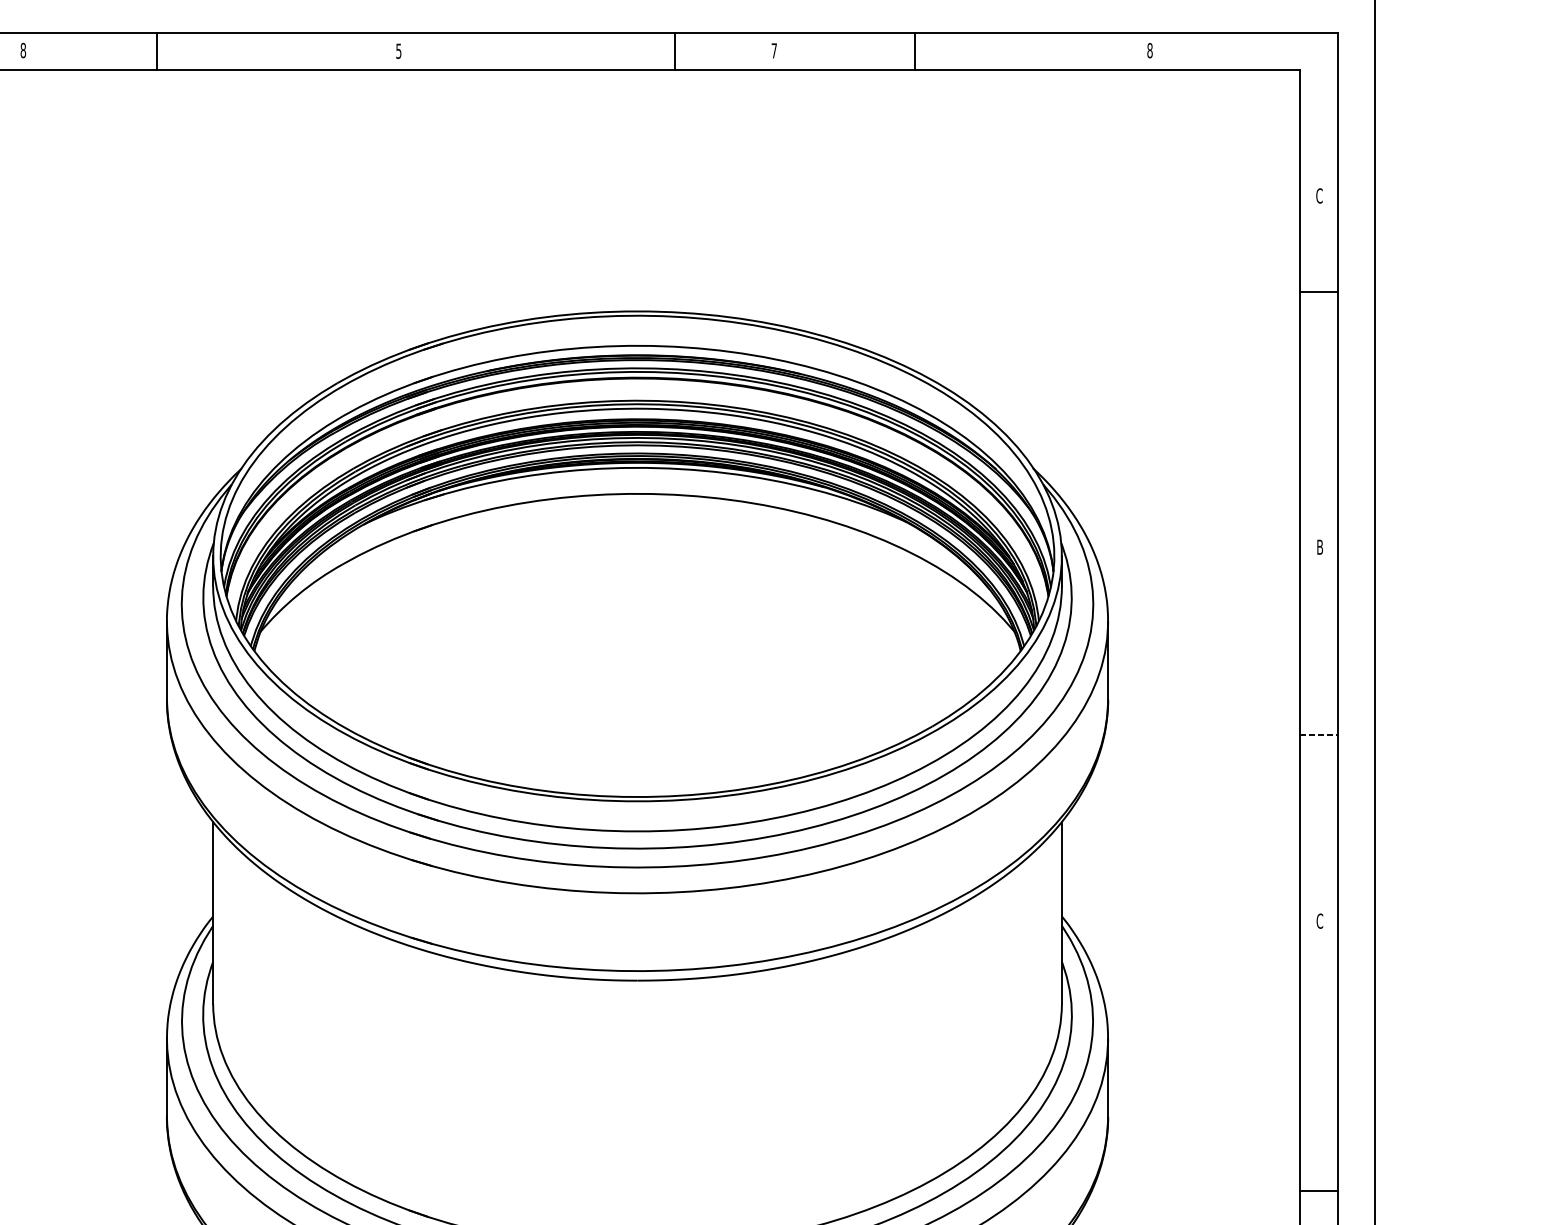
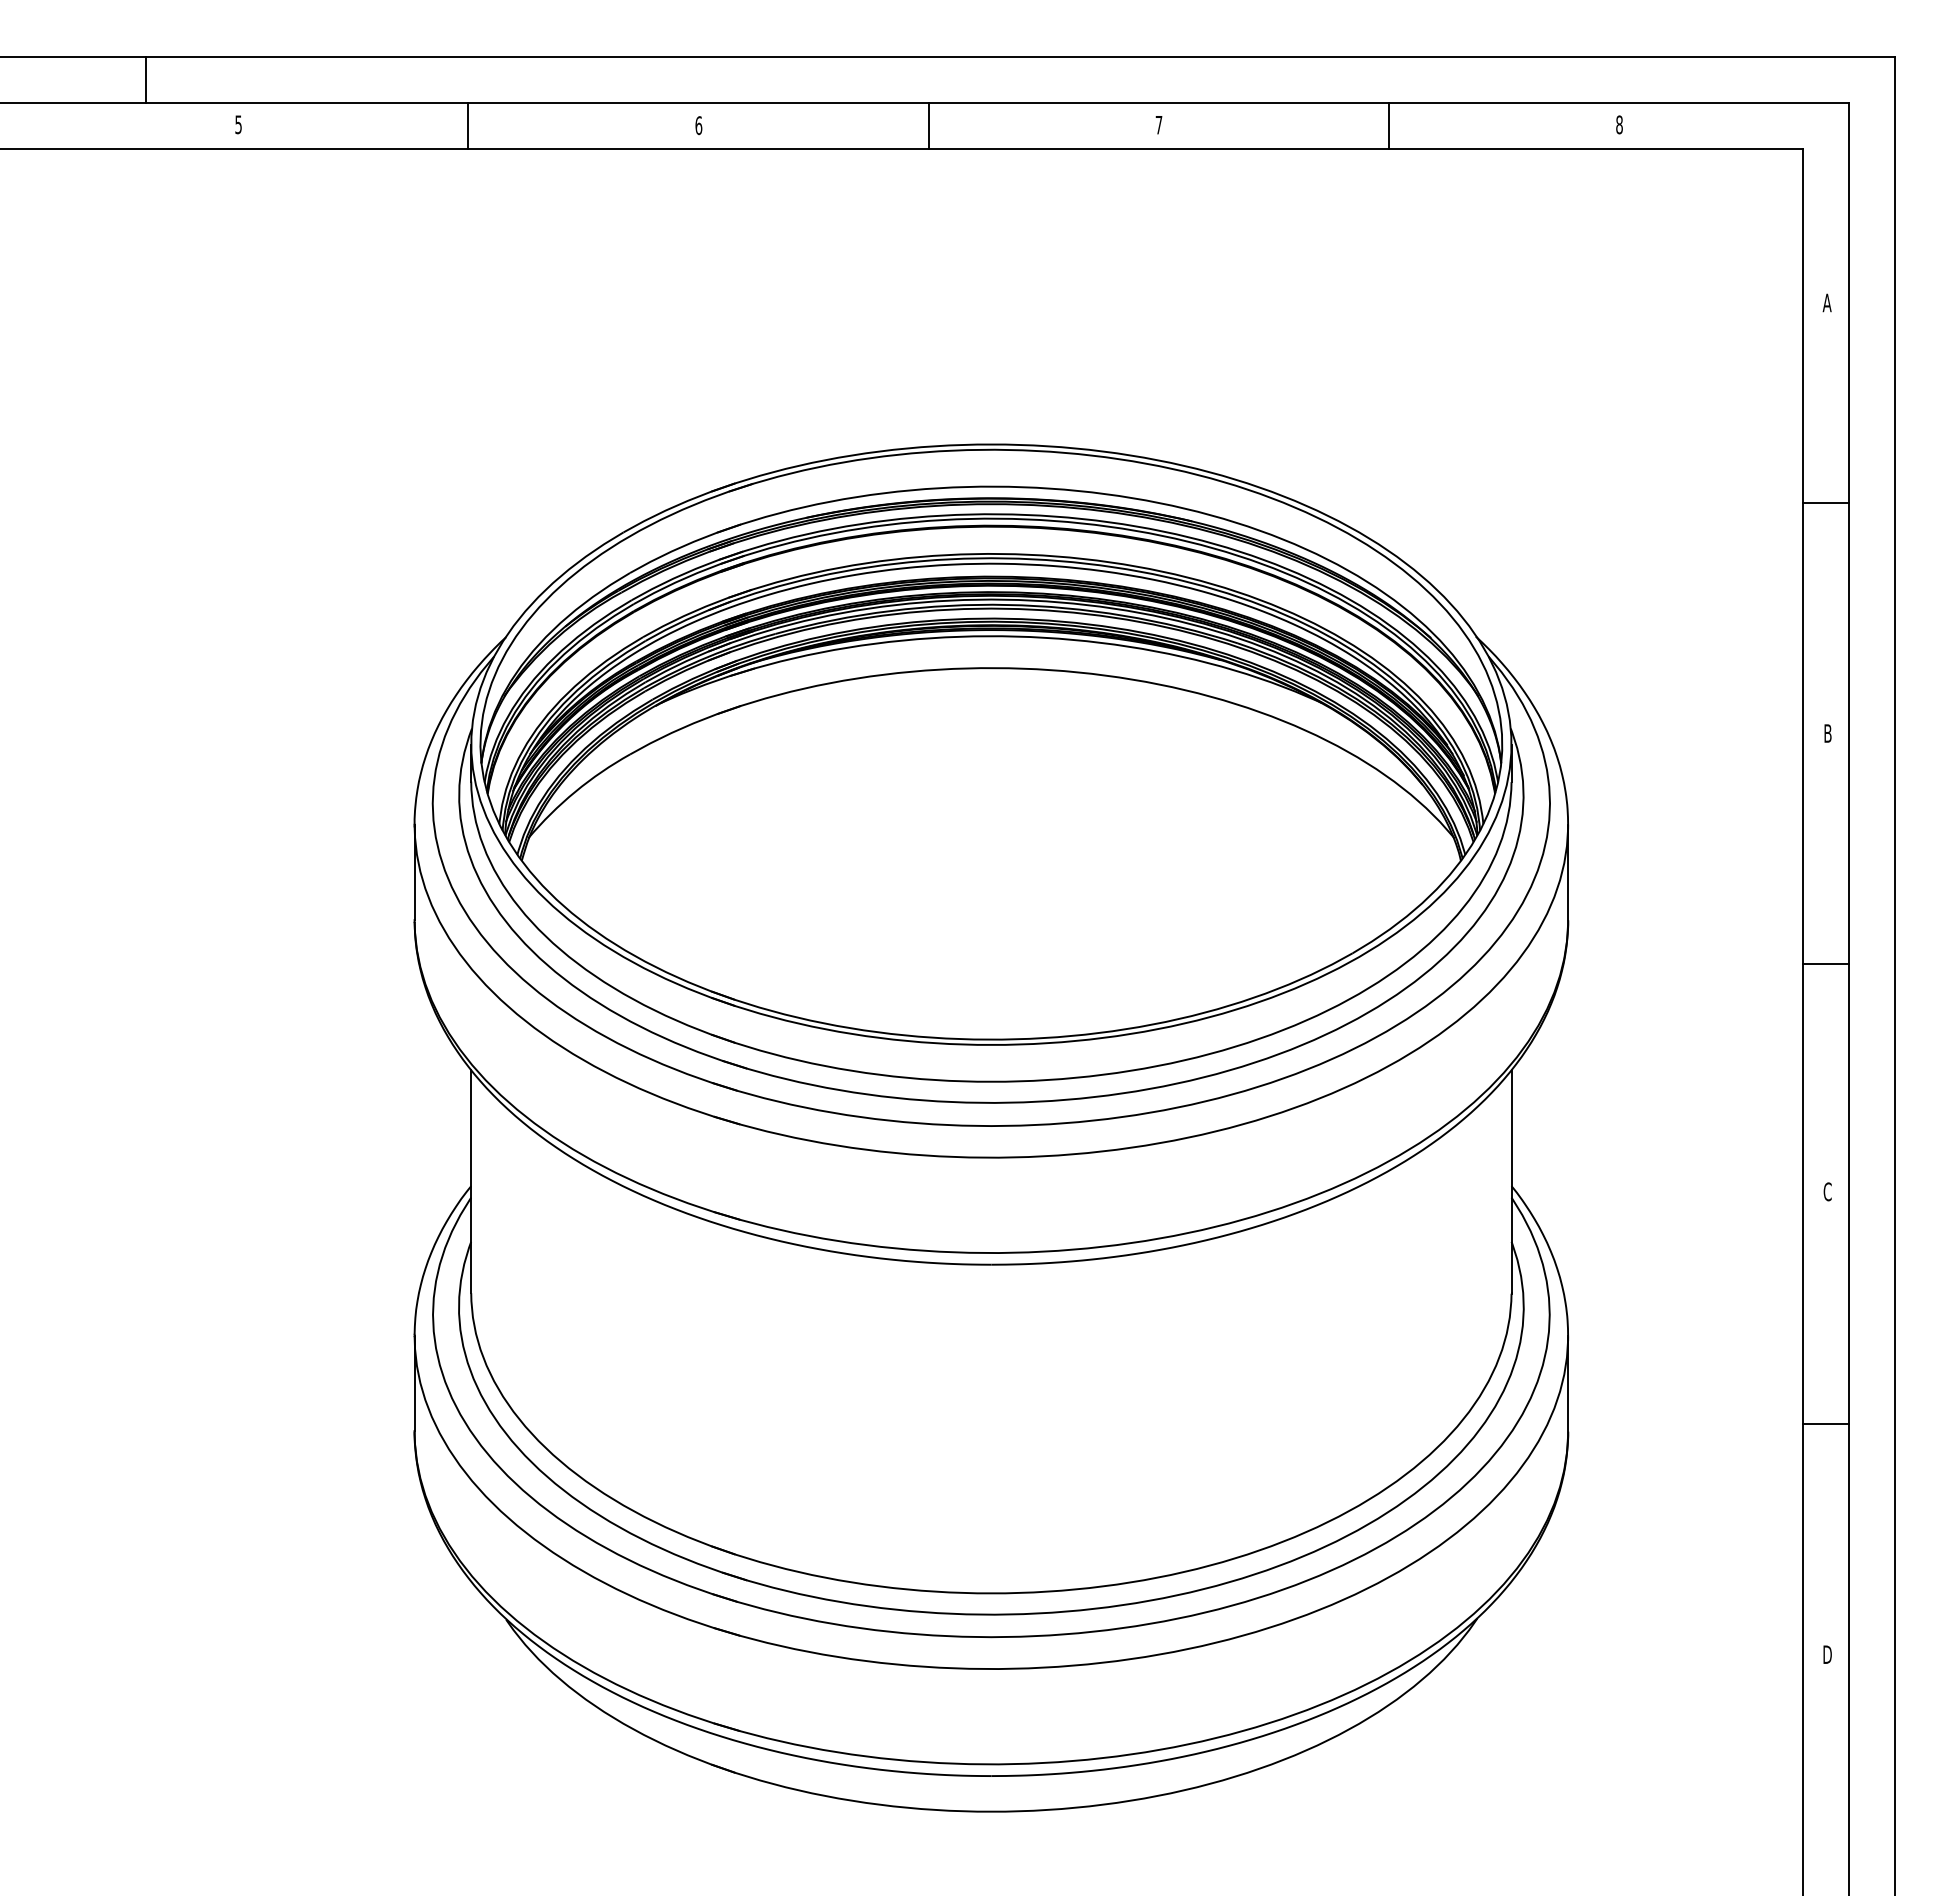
text: (23, 50) -> (238, 124), 8 -> 5
line: (157, 51) -> (468, 126), moved
text: (398, 51) -> (698, 125), 5 -> 6
line: (675, 51) -> (928, 126), moved
line: (915, 51) -> (1389, 126), moved
text: (1318, 195) -> (1826, 302), C -> A
line: (1318, 291) -> (1826, 503), moved
line: (1318, 734) -> (1826, 963), dashed -> solid
line: (1318, 1191) -> (1826, 1424), moved

